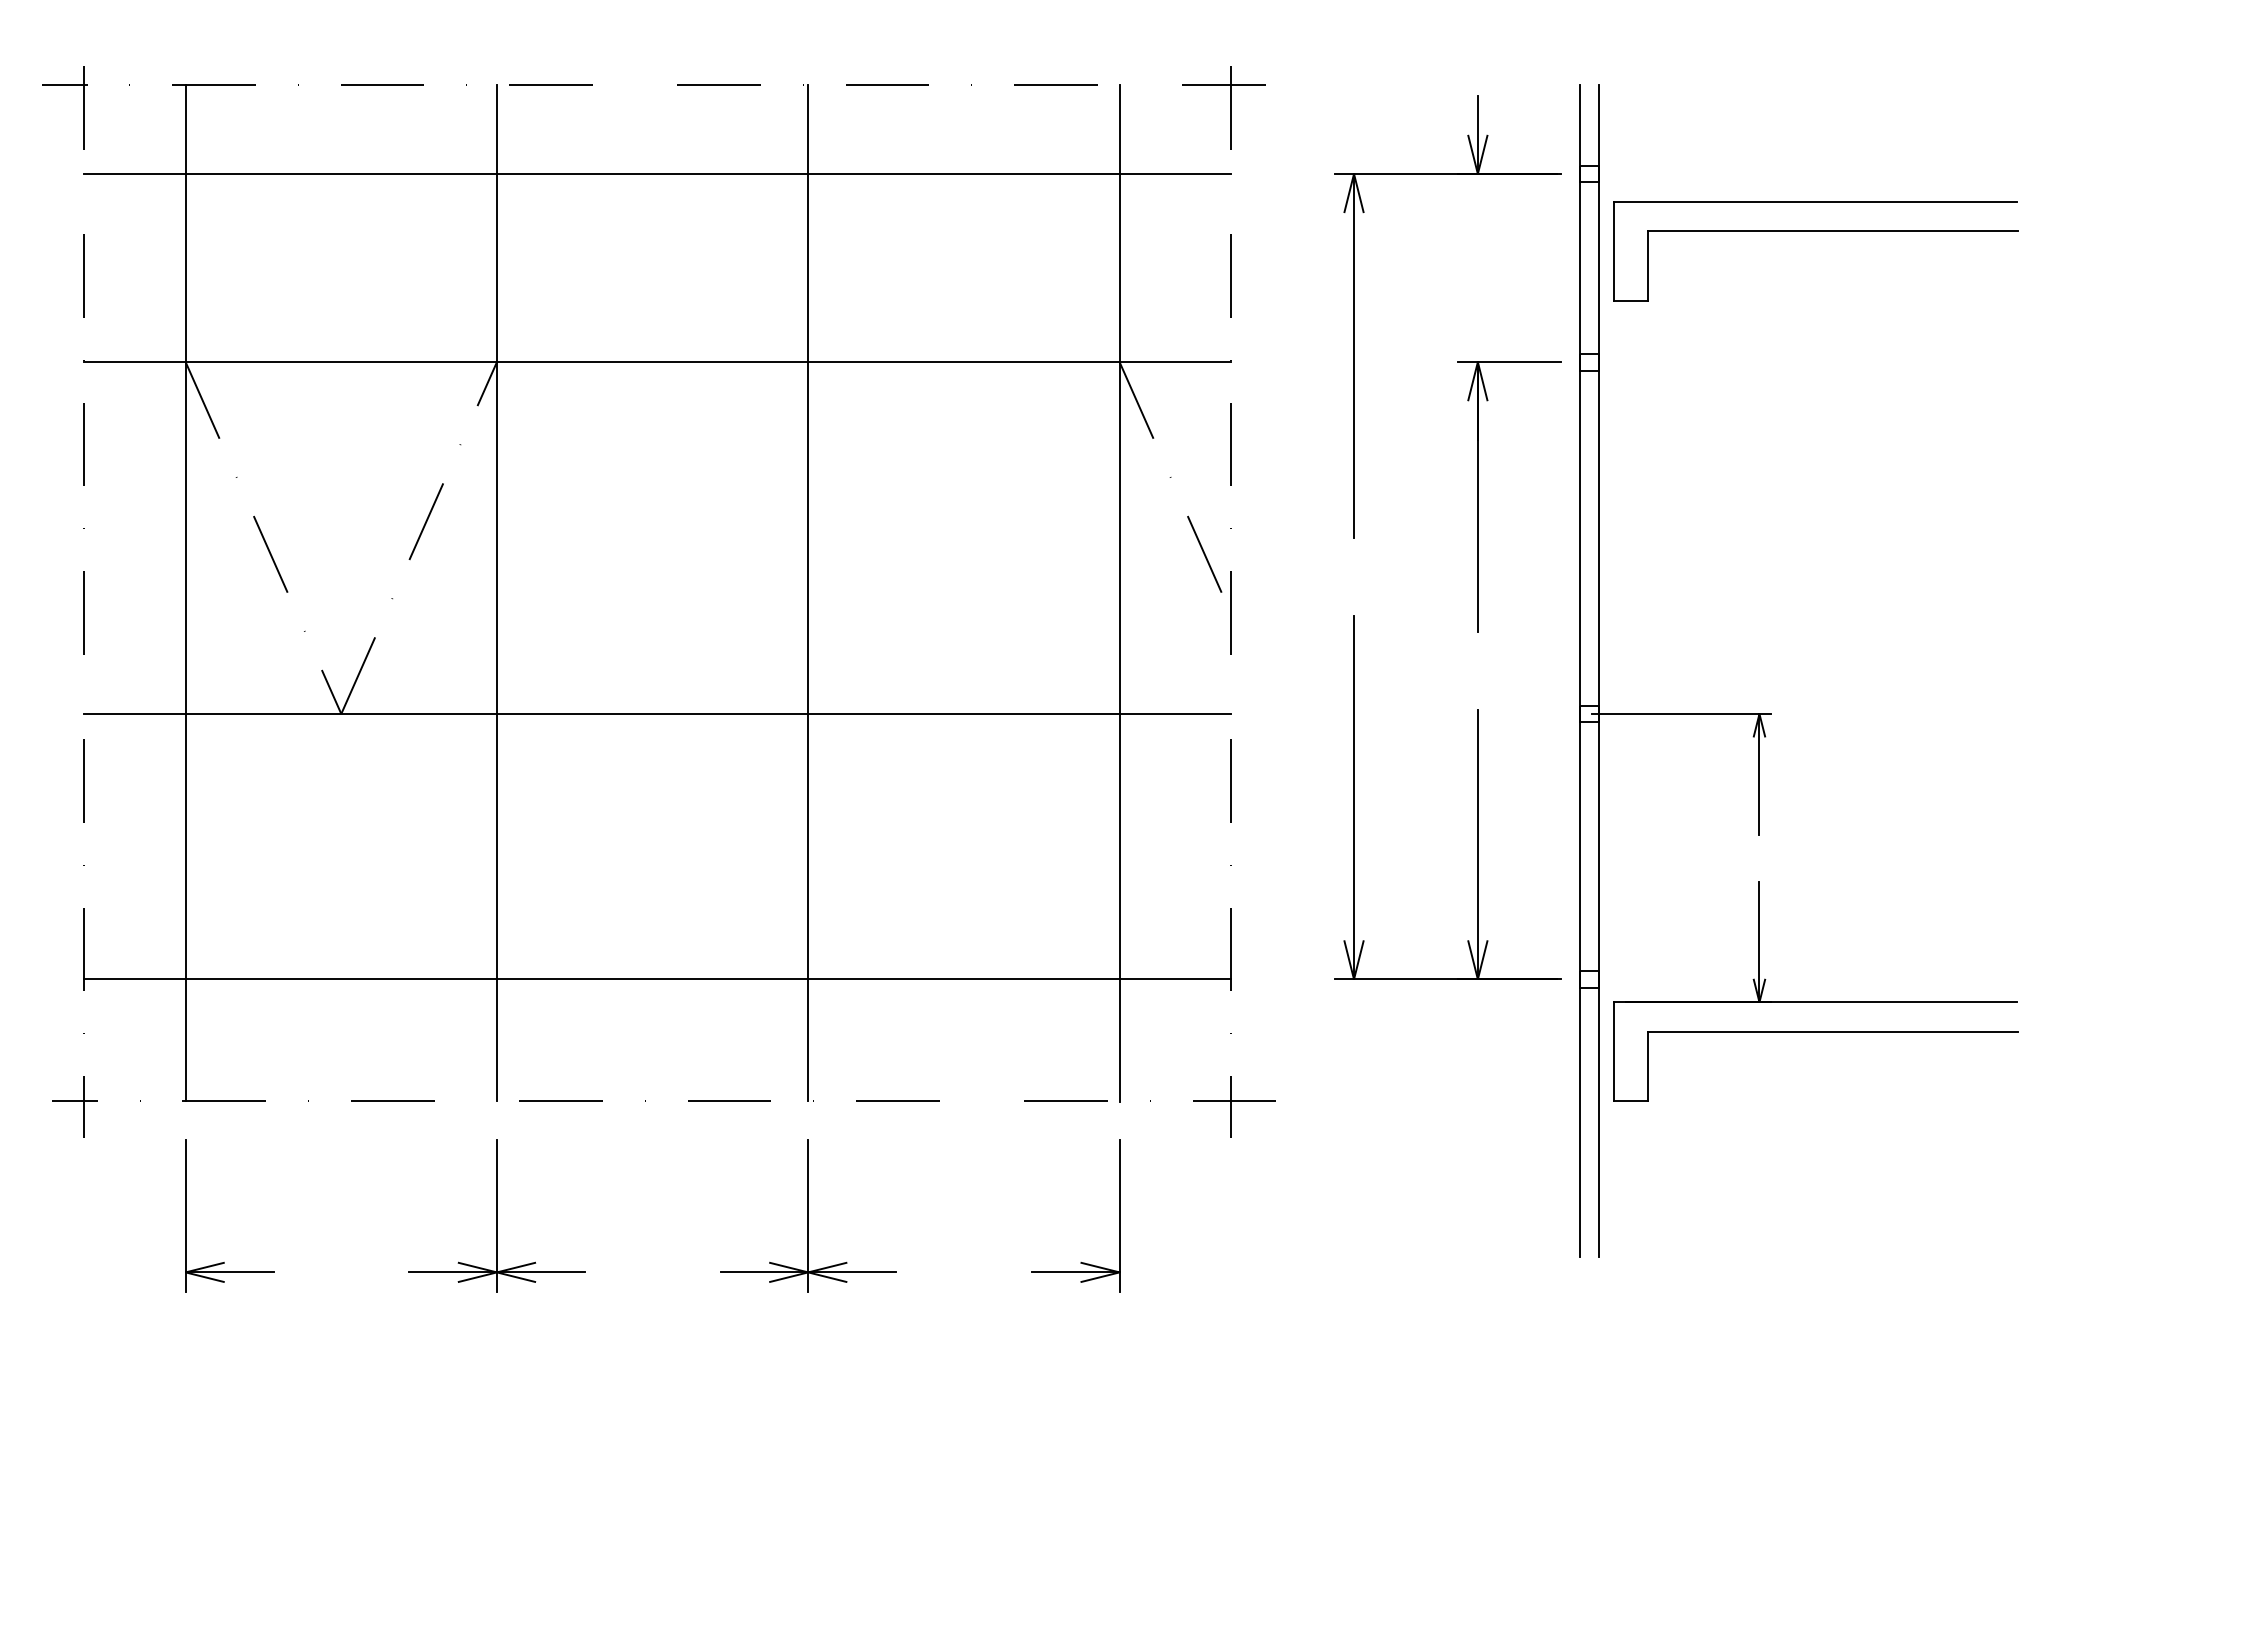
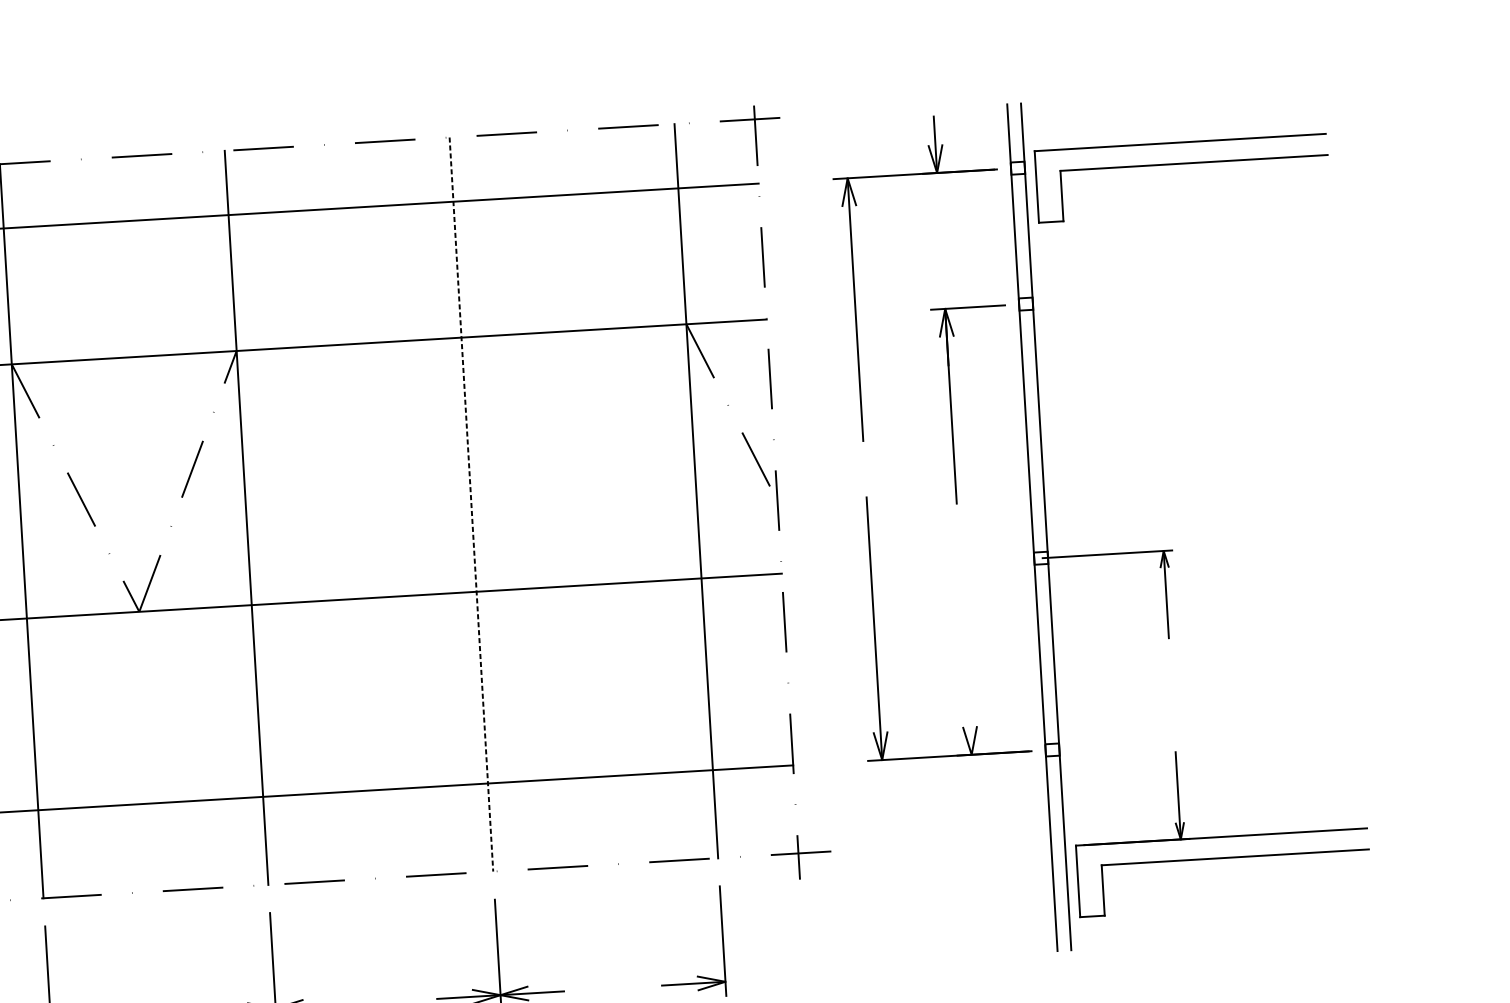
part: (1815, 231) -> (1181, 163), moved
line: (808, 593) -> (471, 504), solid -> dashed
line: (1477, 844) -> (965, 657), removed
part: (1815, 1001) -> (1221, 836), moved

